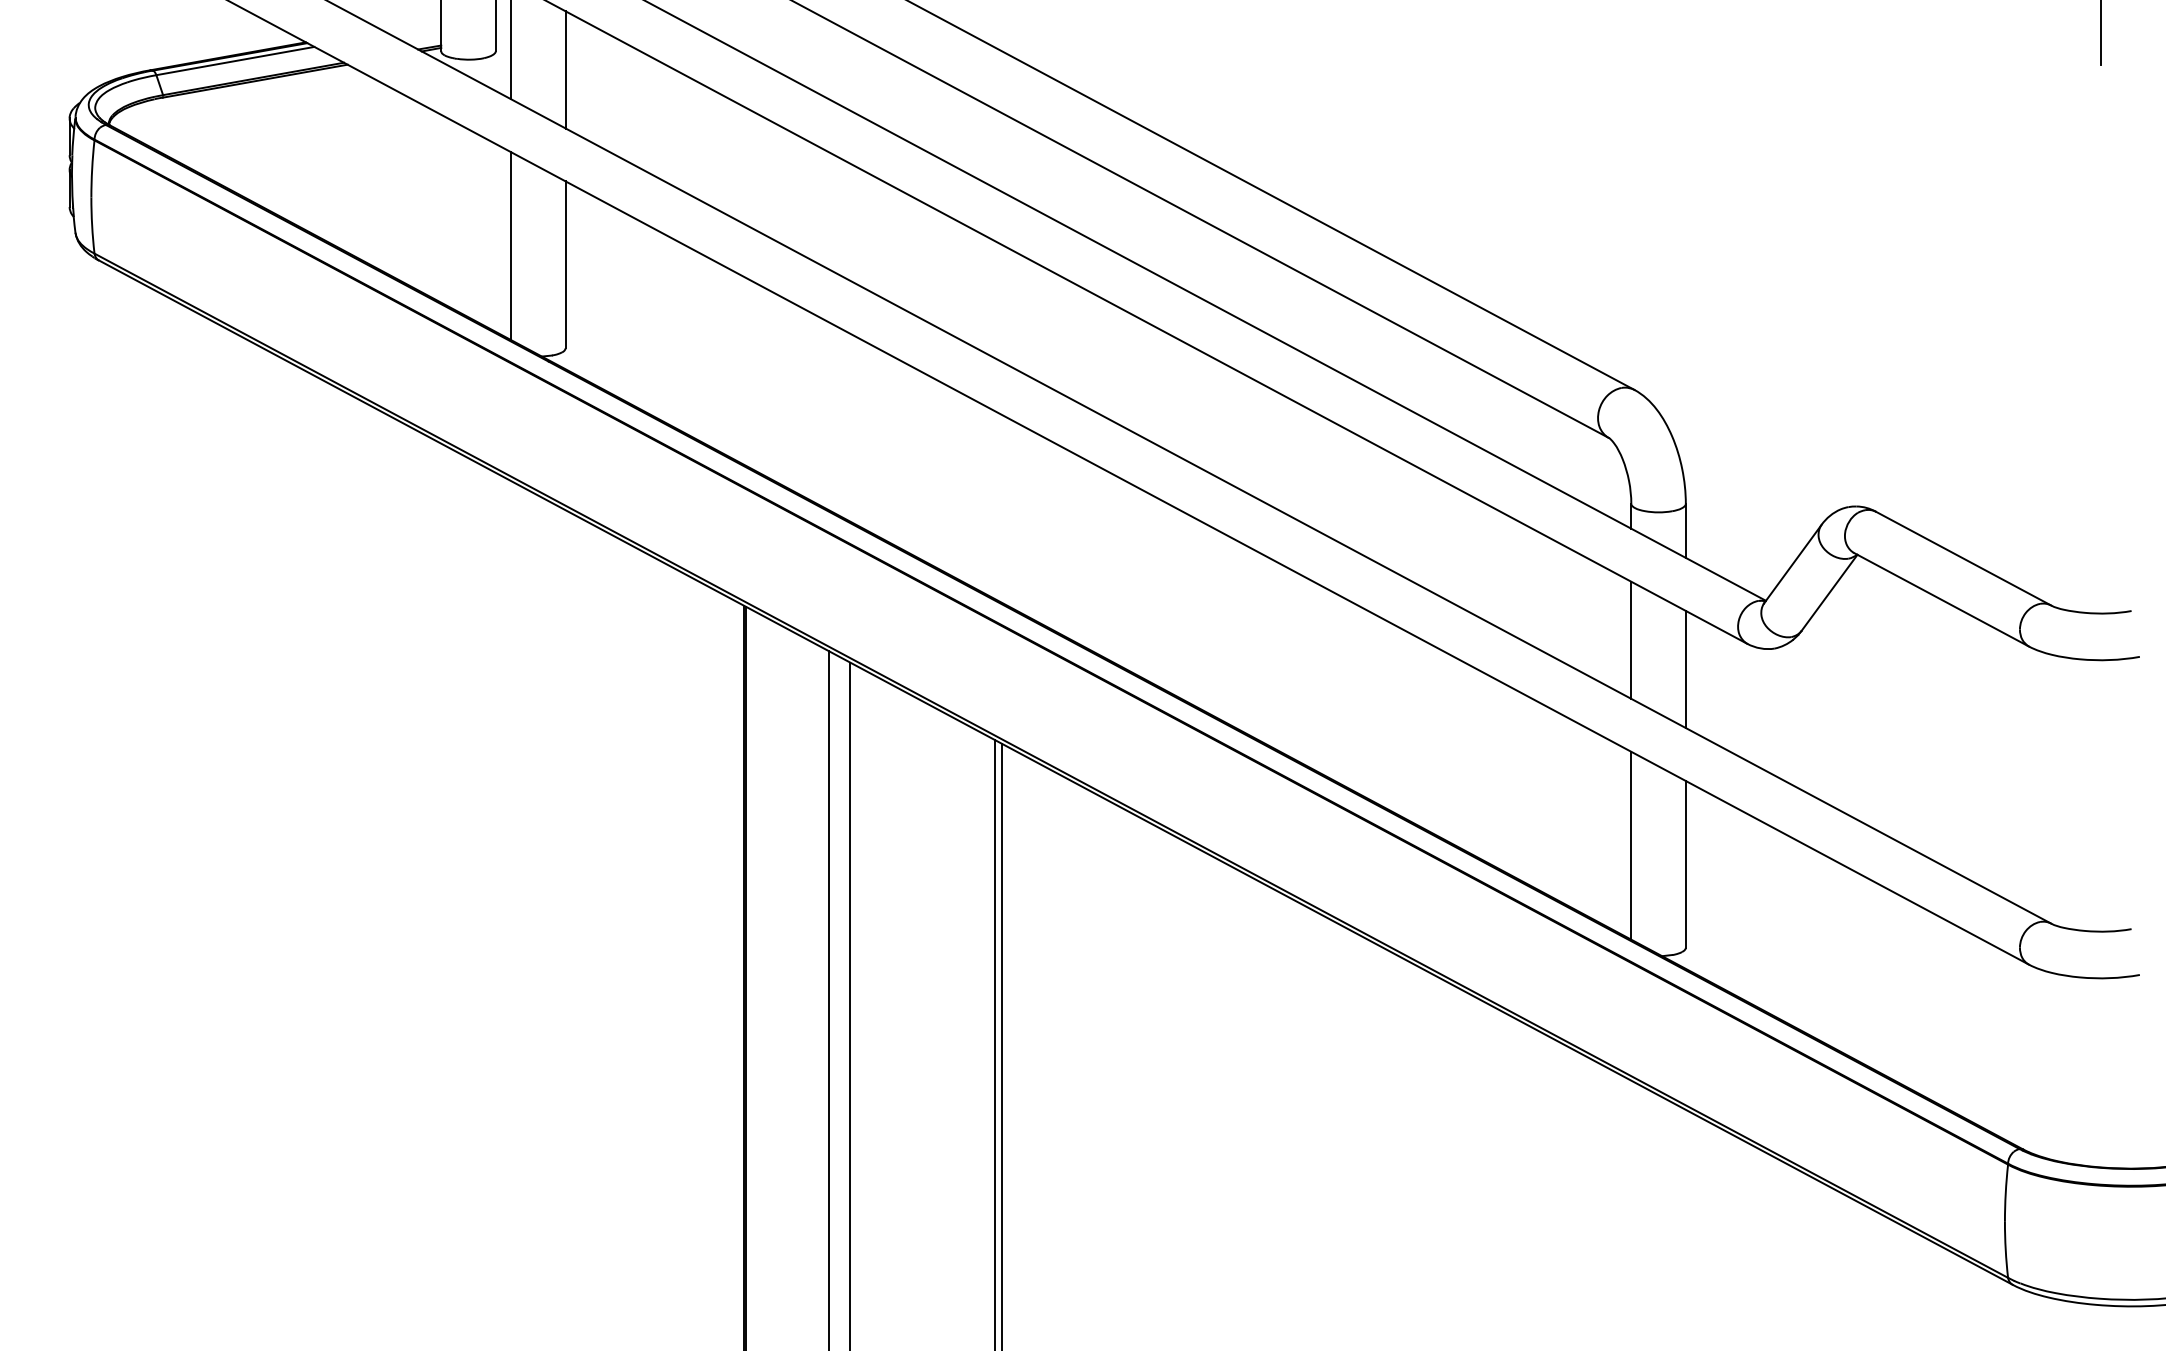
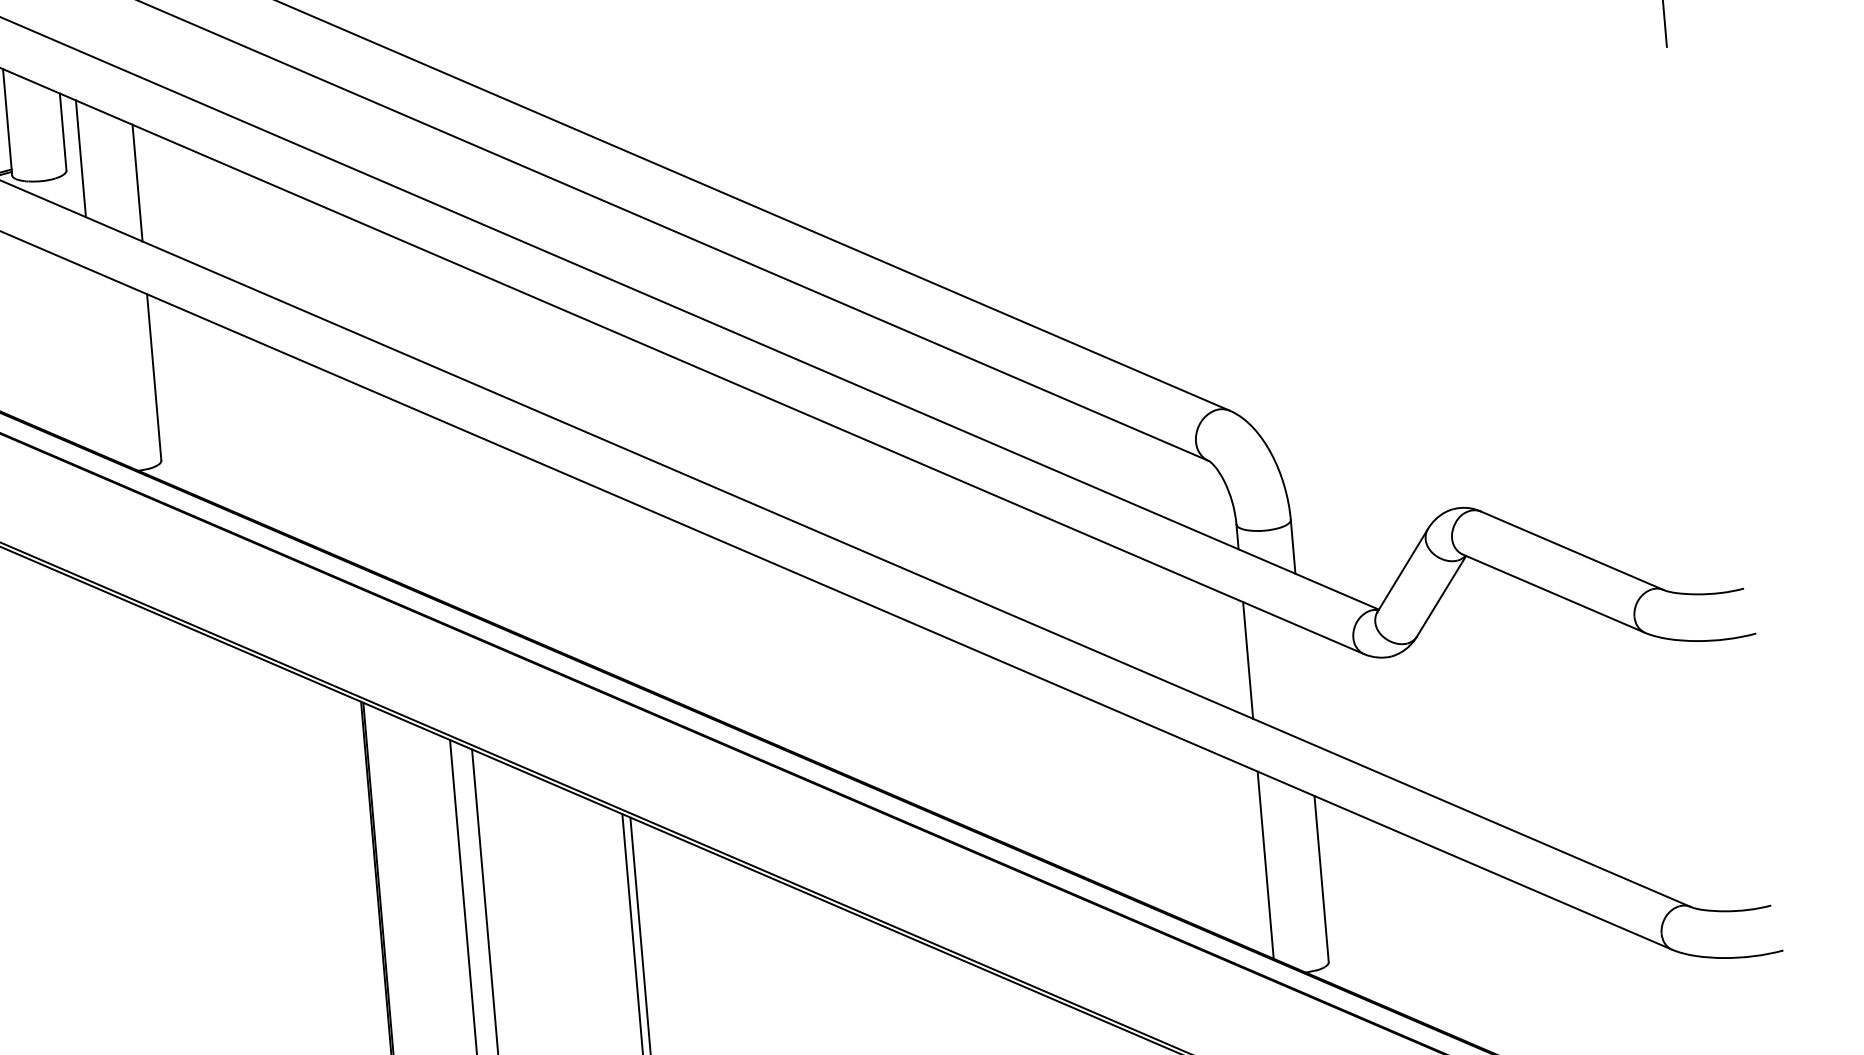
line: (511, 246) -> (98, 363), removed
line: (1685, 668) -> (1304, 683), removed

